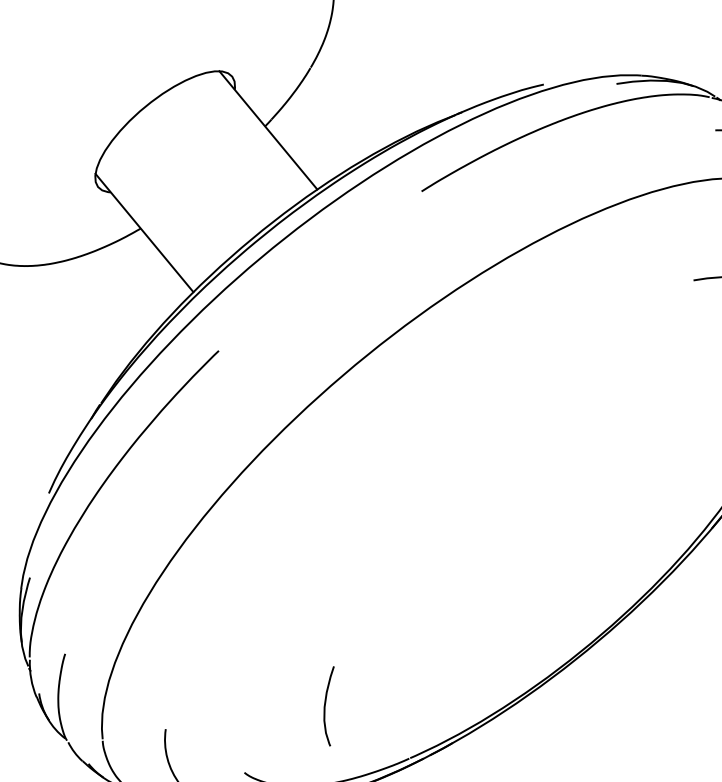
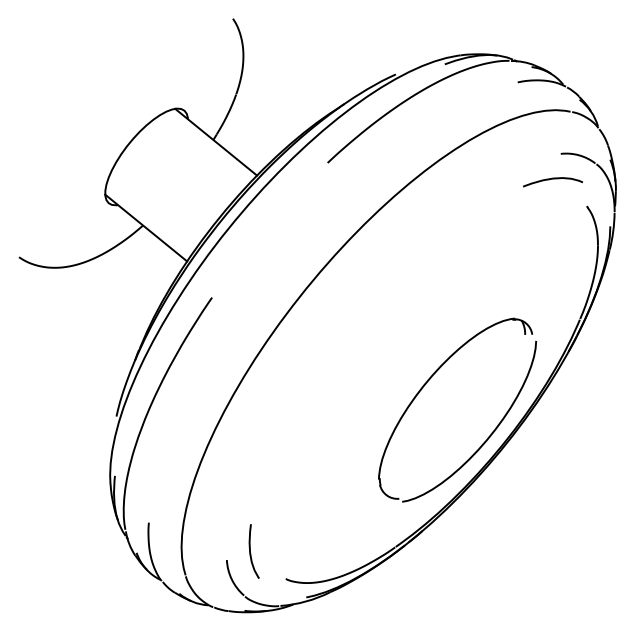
part: (499, 535) -> (426, 384), added
curve: (326, 708) -> (251, 553), moved

